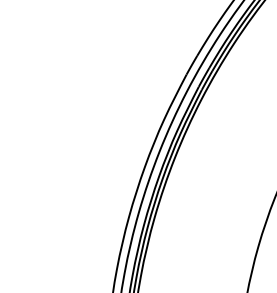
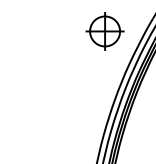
part: (130, 73) -> (104, 31), added

